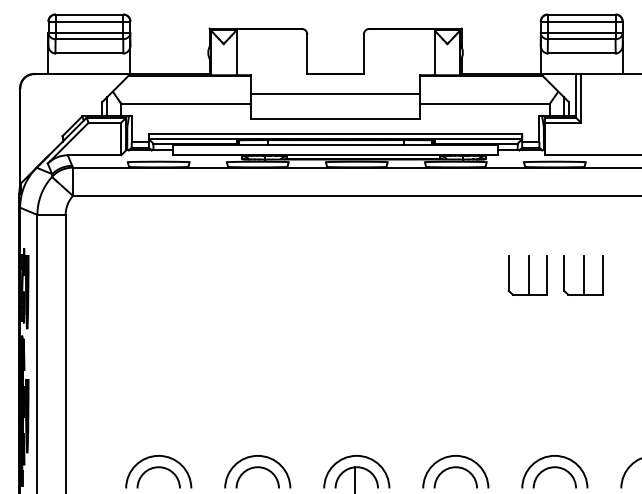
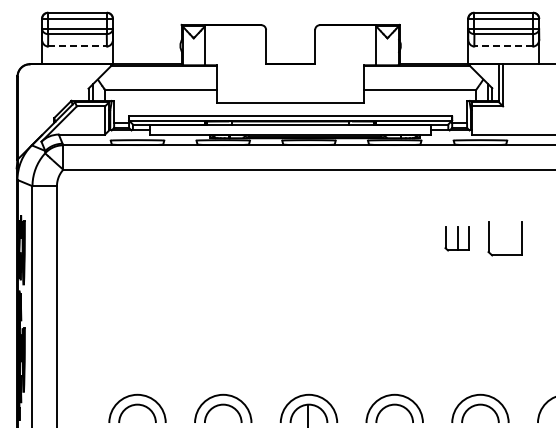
line: (90, 53) -> (78, 46), solid -> dashed
line: (581, 53) -> (503, 46), solid -> dashed
line: (335, 93) -> (290, 81), removed
part: (527, 275) -> (456, 238), size x0.7
line: (583, 275) -> (505, 238), removed

